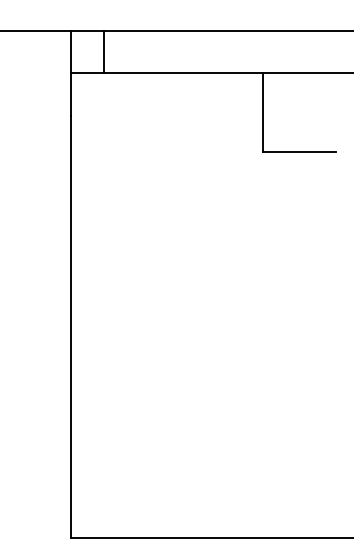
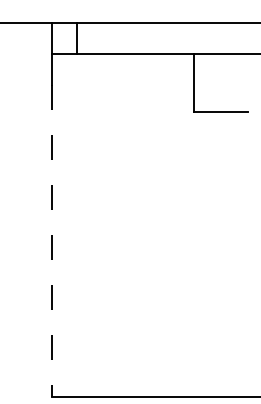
line: (70, 327) -> (51, 241), solid -> dashed

